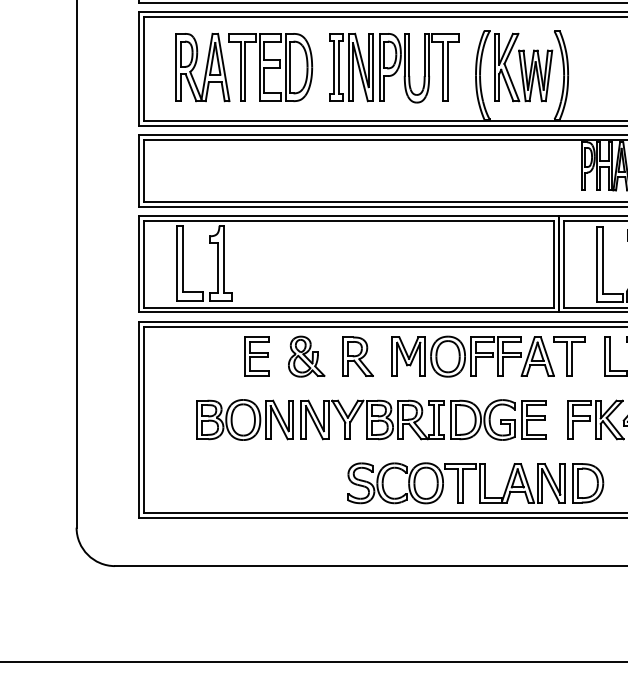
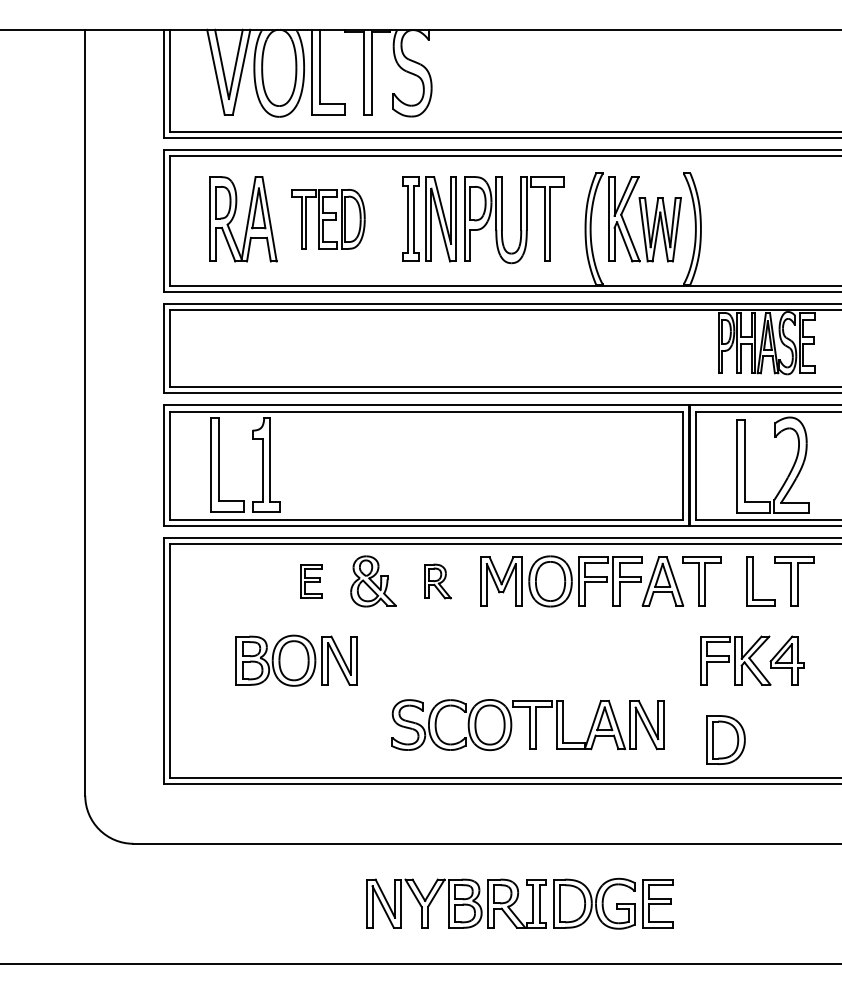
part: (270, 67) -> (328, 219), size x0.7
part: (256, 356) -> (310, 581), size x0.7
part: (357, 356) -> (437, 581), size x0.7
part: (423, 419) -> (519, 903), moved
part: (456, 483) -> (527, 725), moved

